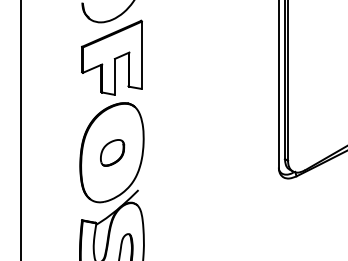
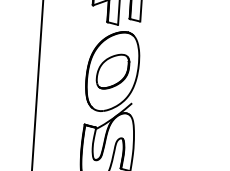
part: (112, 152) -> (113, 71), size x1.67

